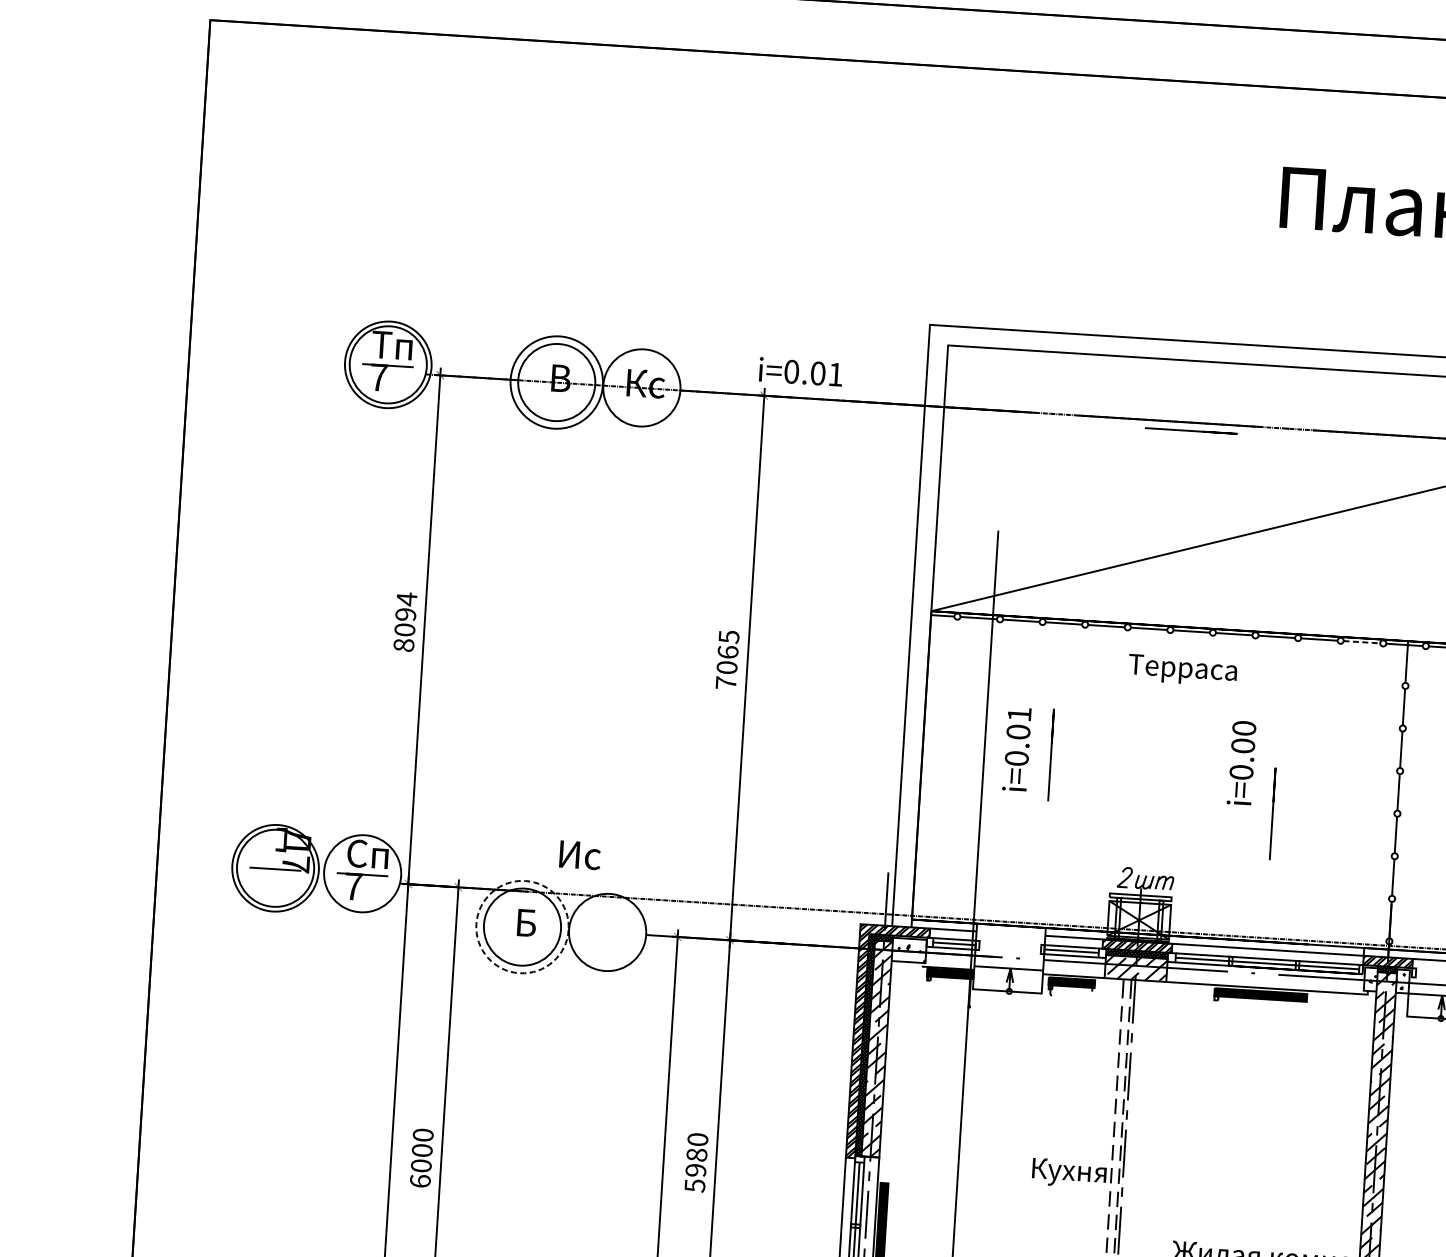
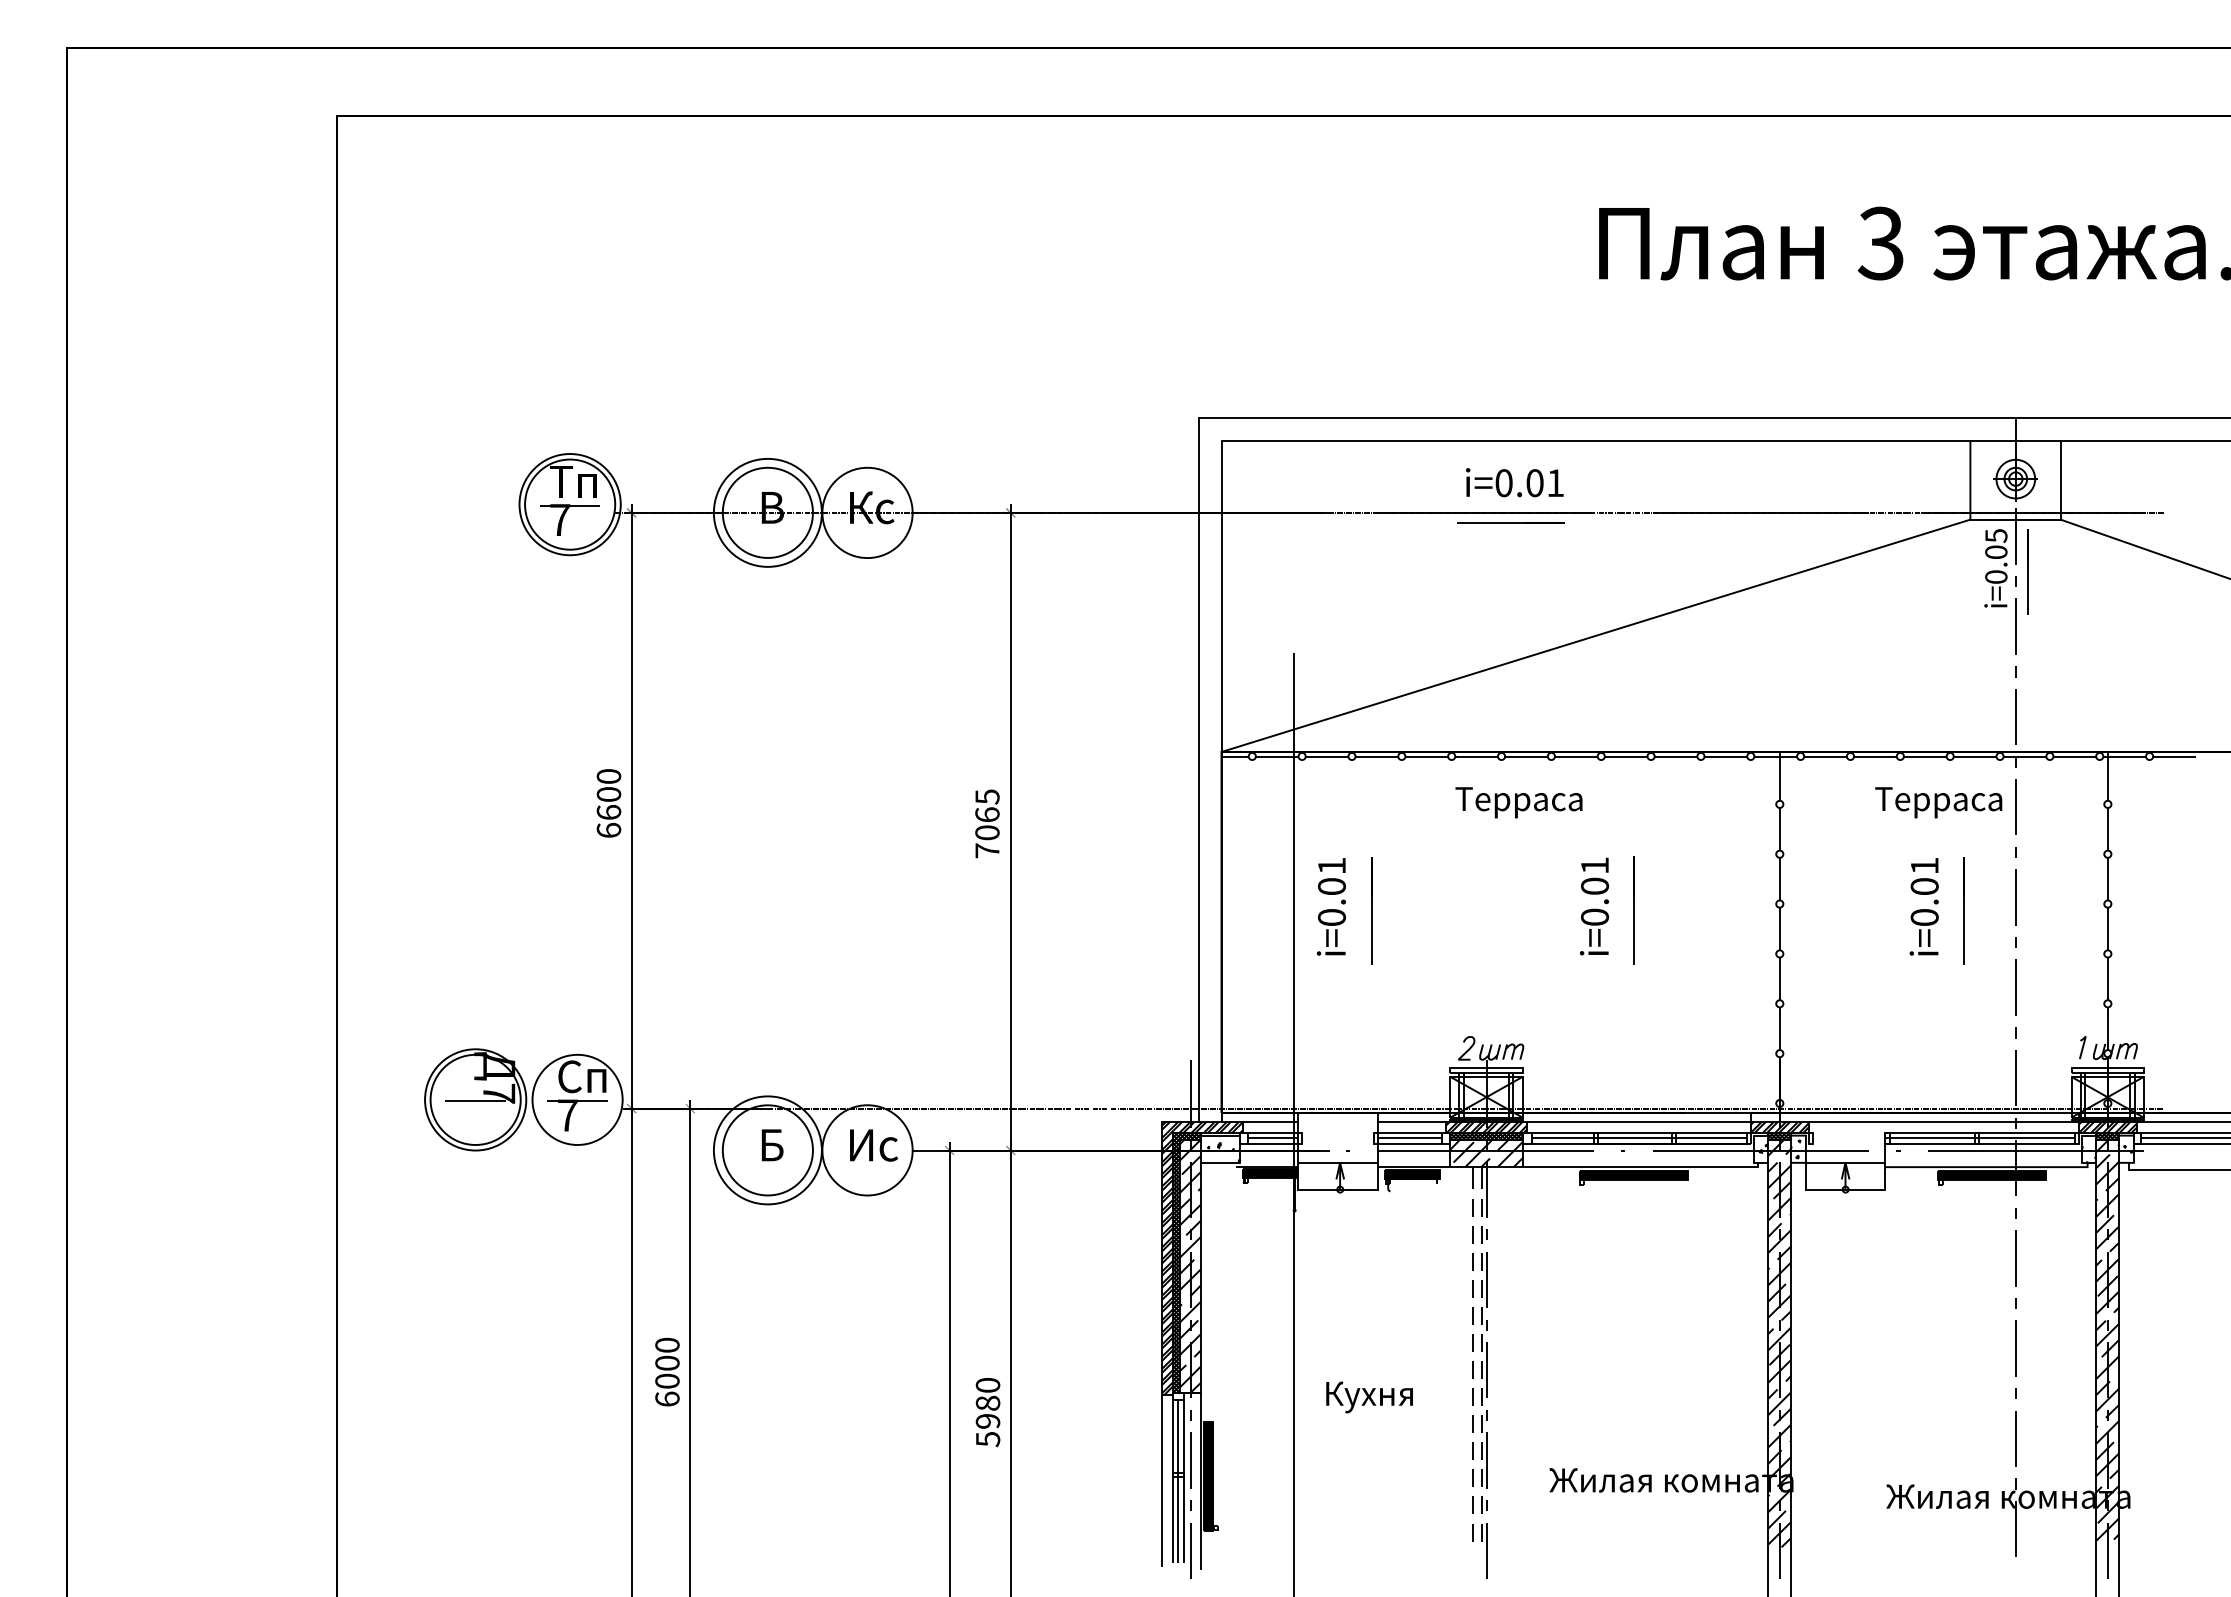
text: (800, 371) -> (1514, 482), moved
text: (405, 621) -> (608, 802), 8094 -> 6600
line: (1362, 642) -> (1726, 756), dashed -> solid
text: (1244, 728) -> (1595, 865), i=0.00 -> i=0.01
line: (1271, 813) -> (1633, 910), moved
text: (579, 855) -> (873, 1145), moved
circle: (522, 927) -> (767, 1150), dashed -> solid
text: (421, 1157) -> (667, 1371), moved
text: (1069, 1173) -> (1369, 1397), moved

